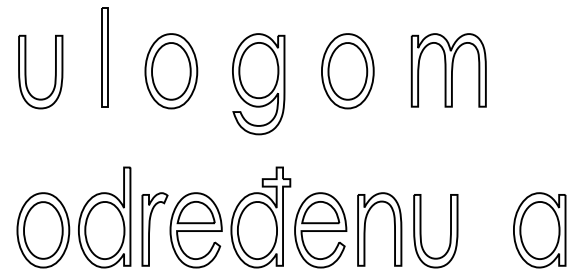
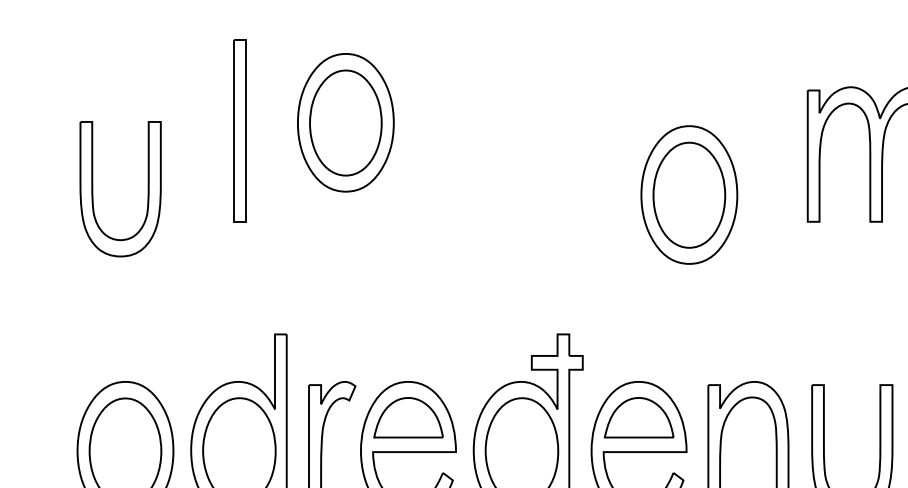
part: (26, 71) -> (94, 188), moved
part: (171, 71) -> (346, 123), moved
part: (347, 71) -> (688, 195), moved
part: (258, 84) -> (523, 180), removed

